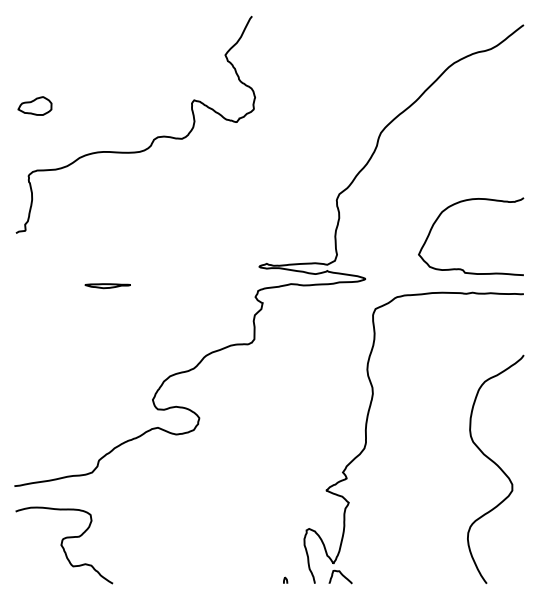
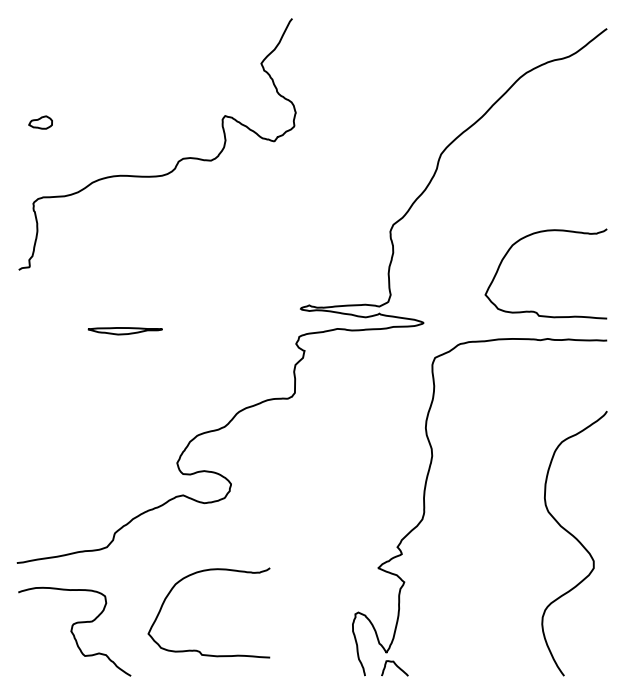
part: (34, 105) -> (40, 122), size x0.6
part: (107, 286) -> (124, 331), size x1.4
curve: (169, 560) -> (196, 649), added
curve: (285, 579) -> (330, 671), removed

